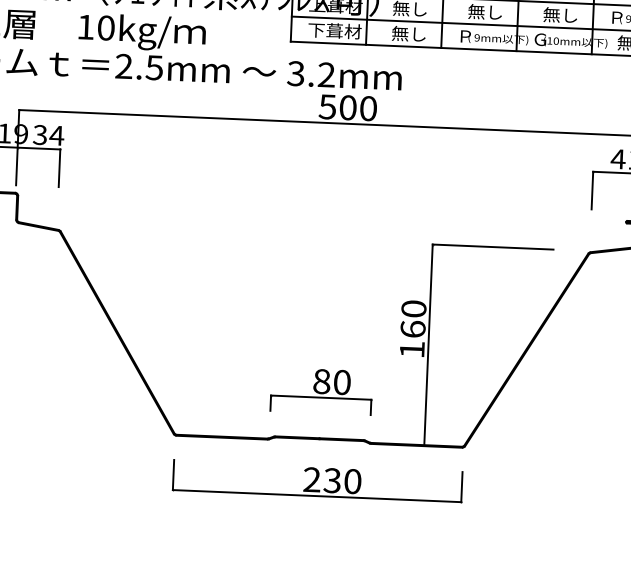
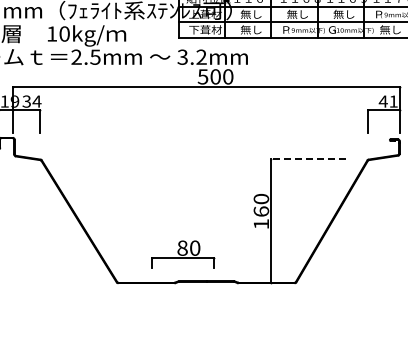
line: (493, 246) -> (308, 158), solid -> dashed
part: (322, 391) -> (183, 254), moved
part: (319, 481) -> (207, 307), removed

